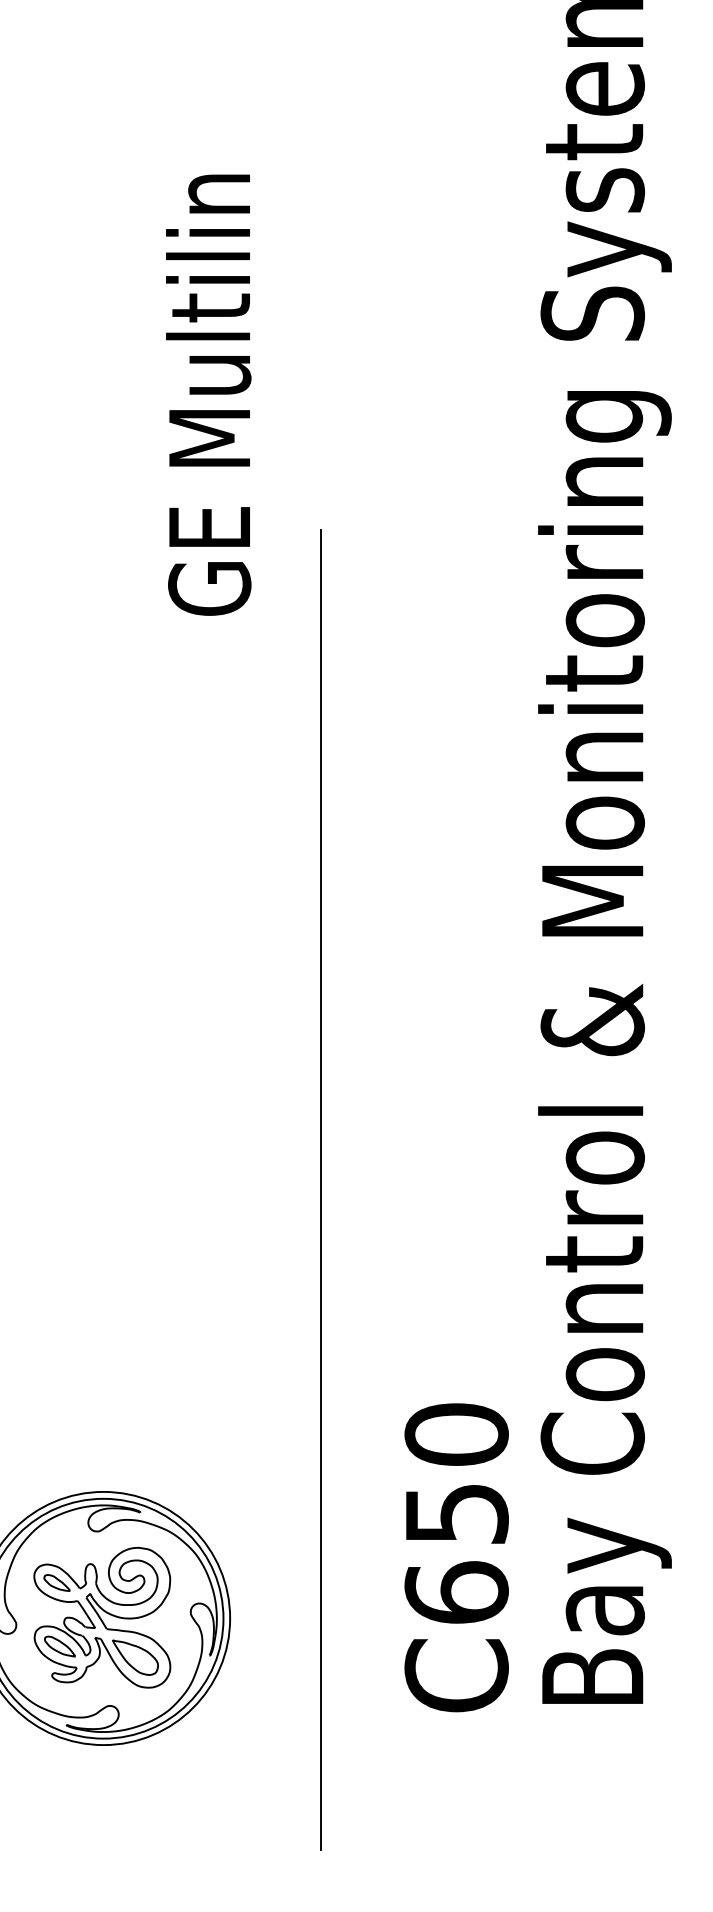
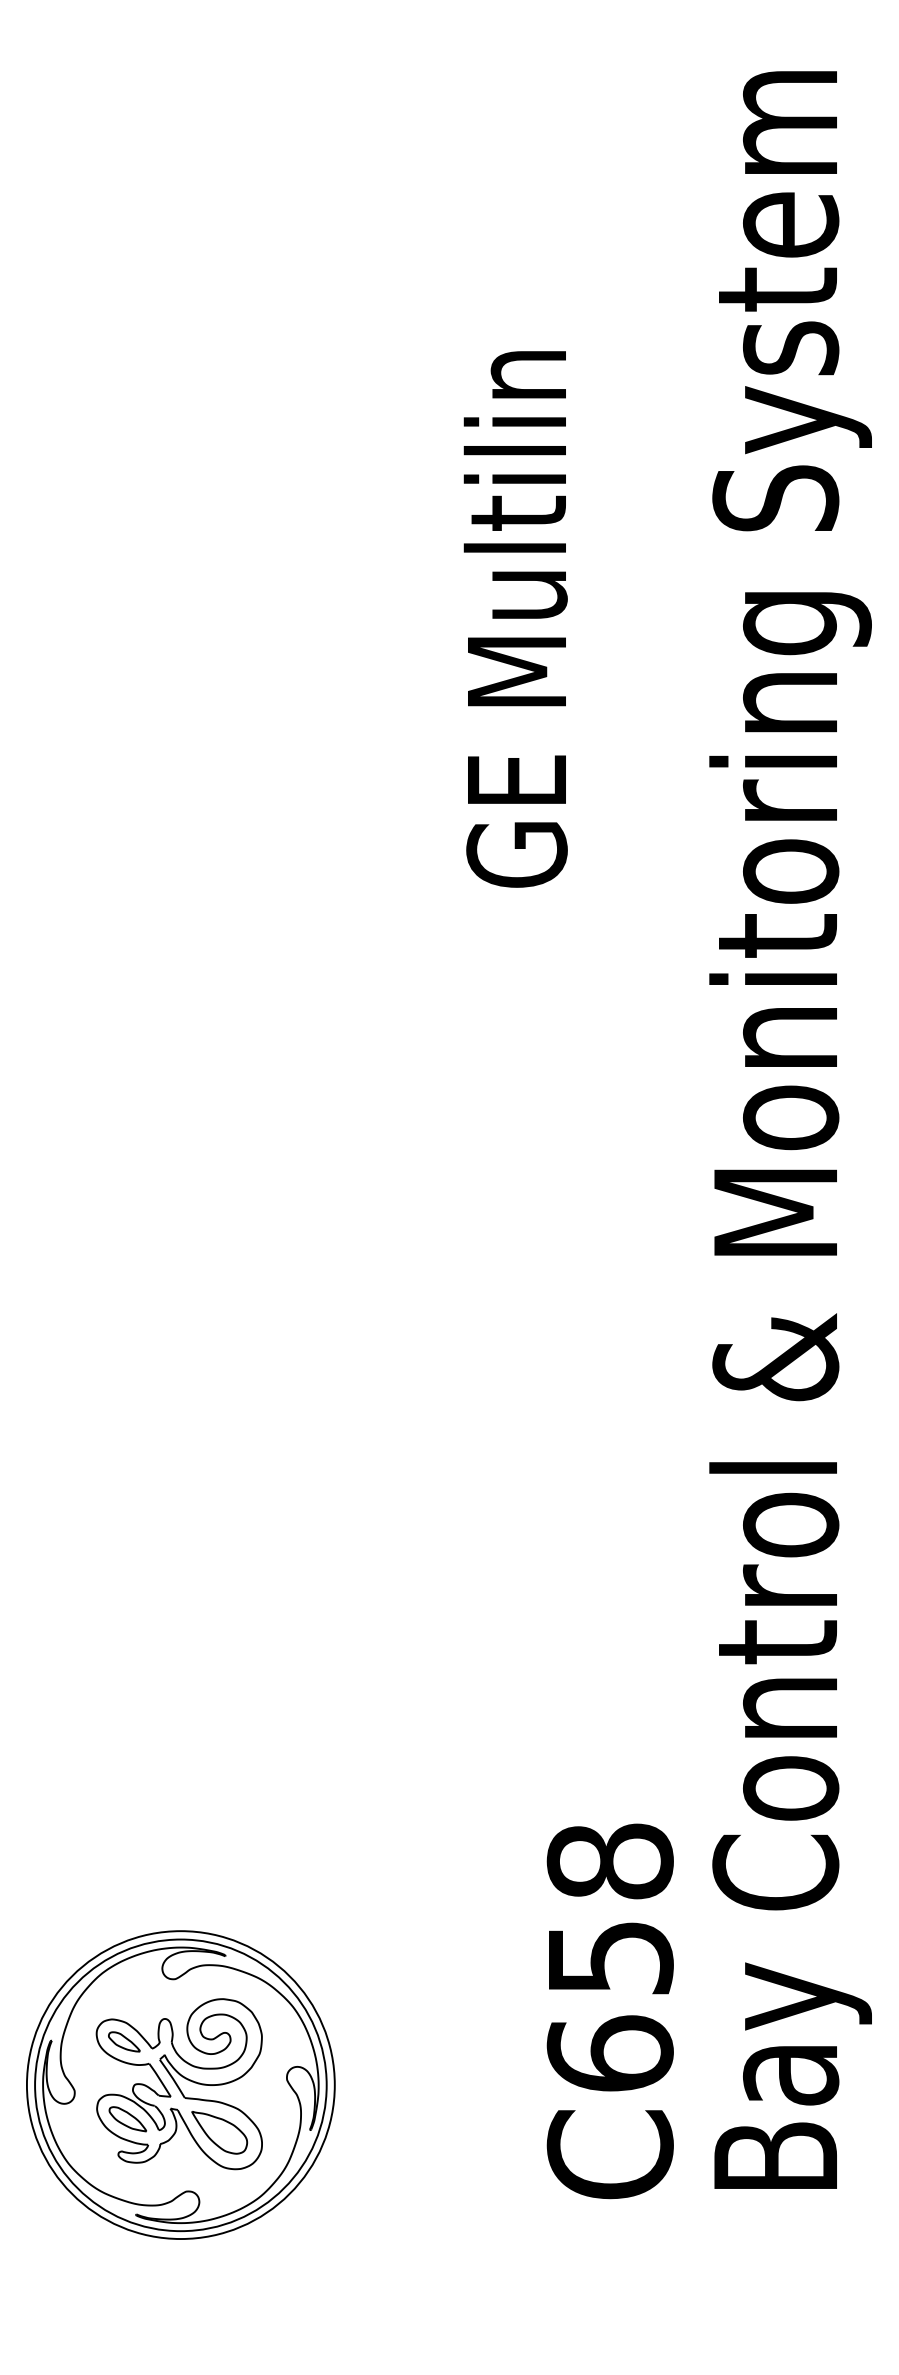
text: (208, 395) -> (515, 619), moved
line: (320, 1190) -> (444, 1564), removed
text: (456, 1434) -> (610, 1861), C650 -> C658

